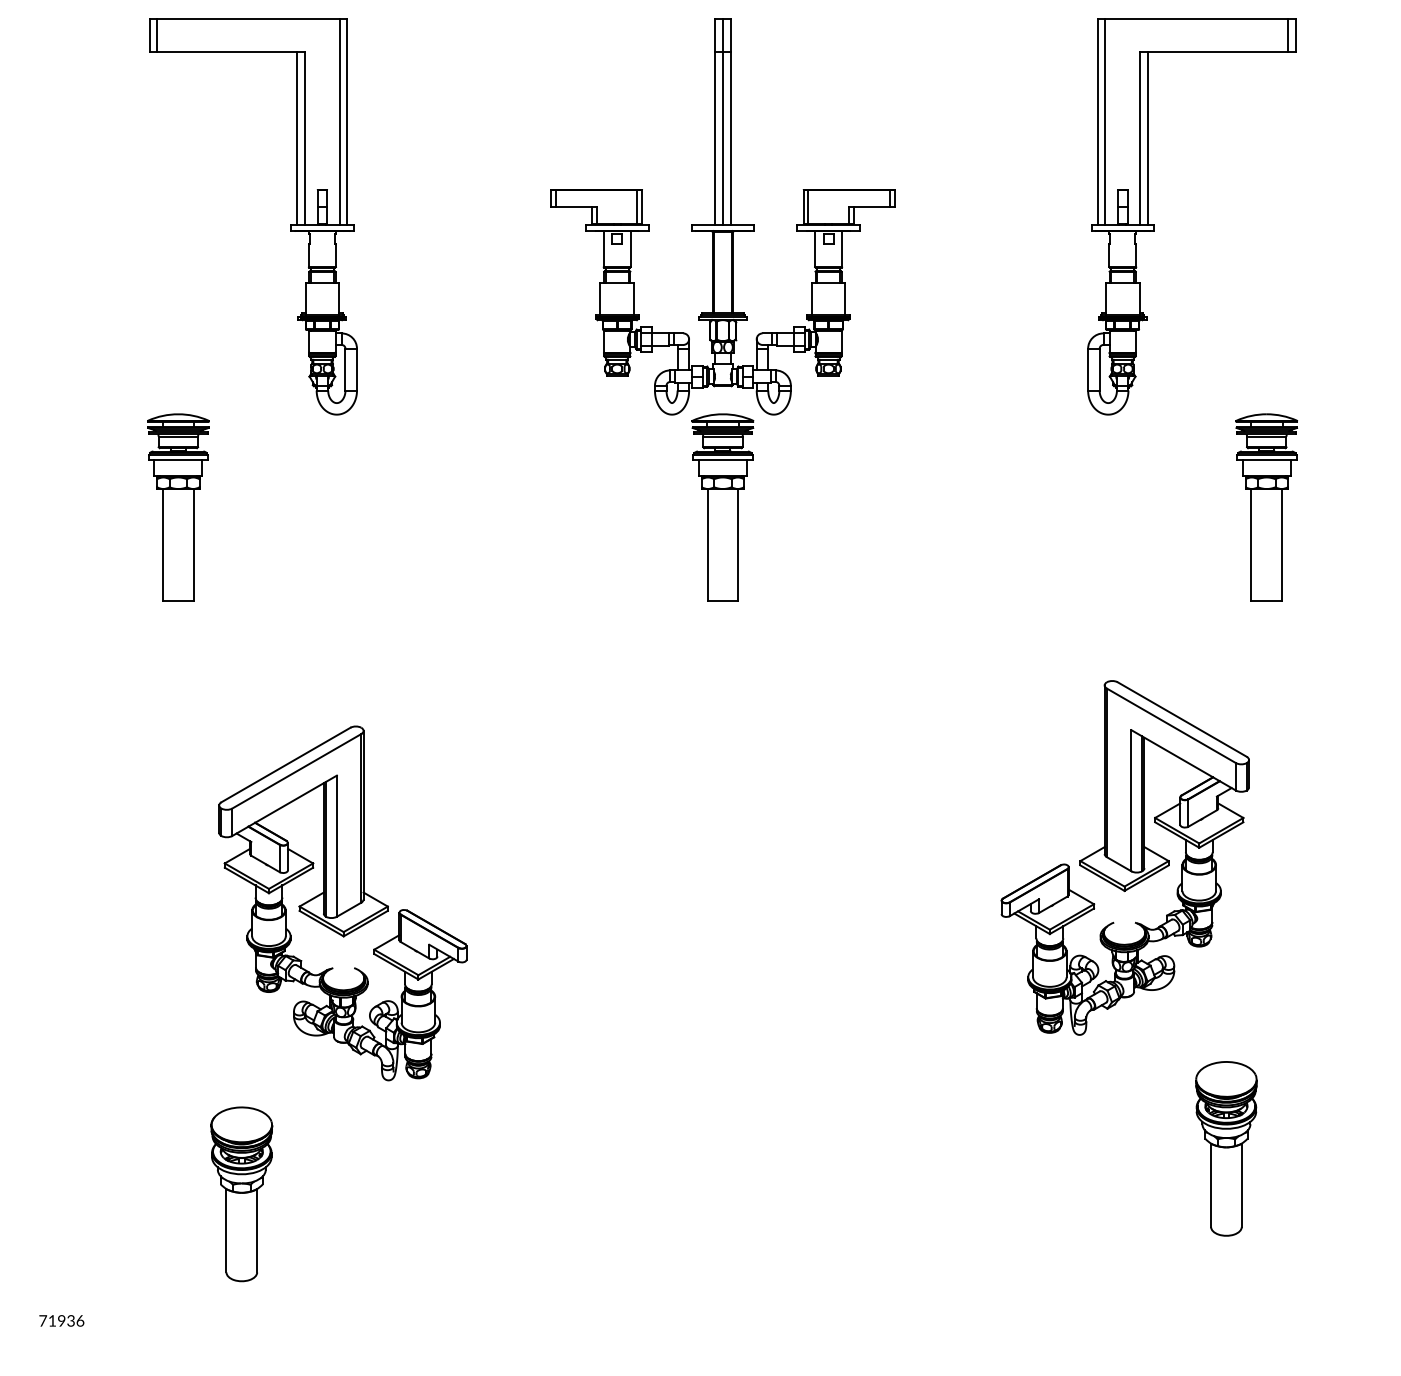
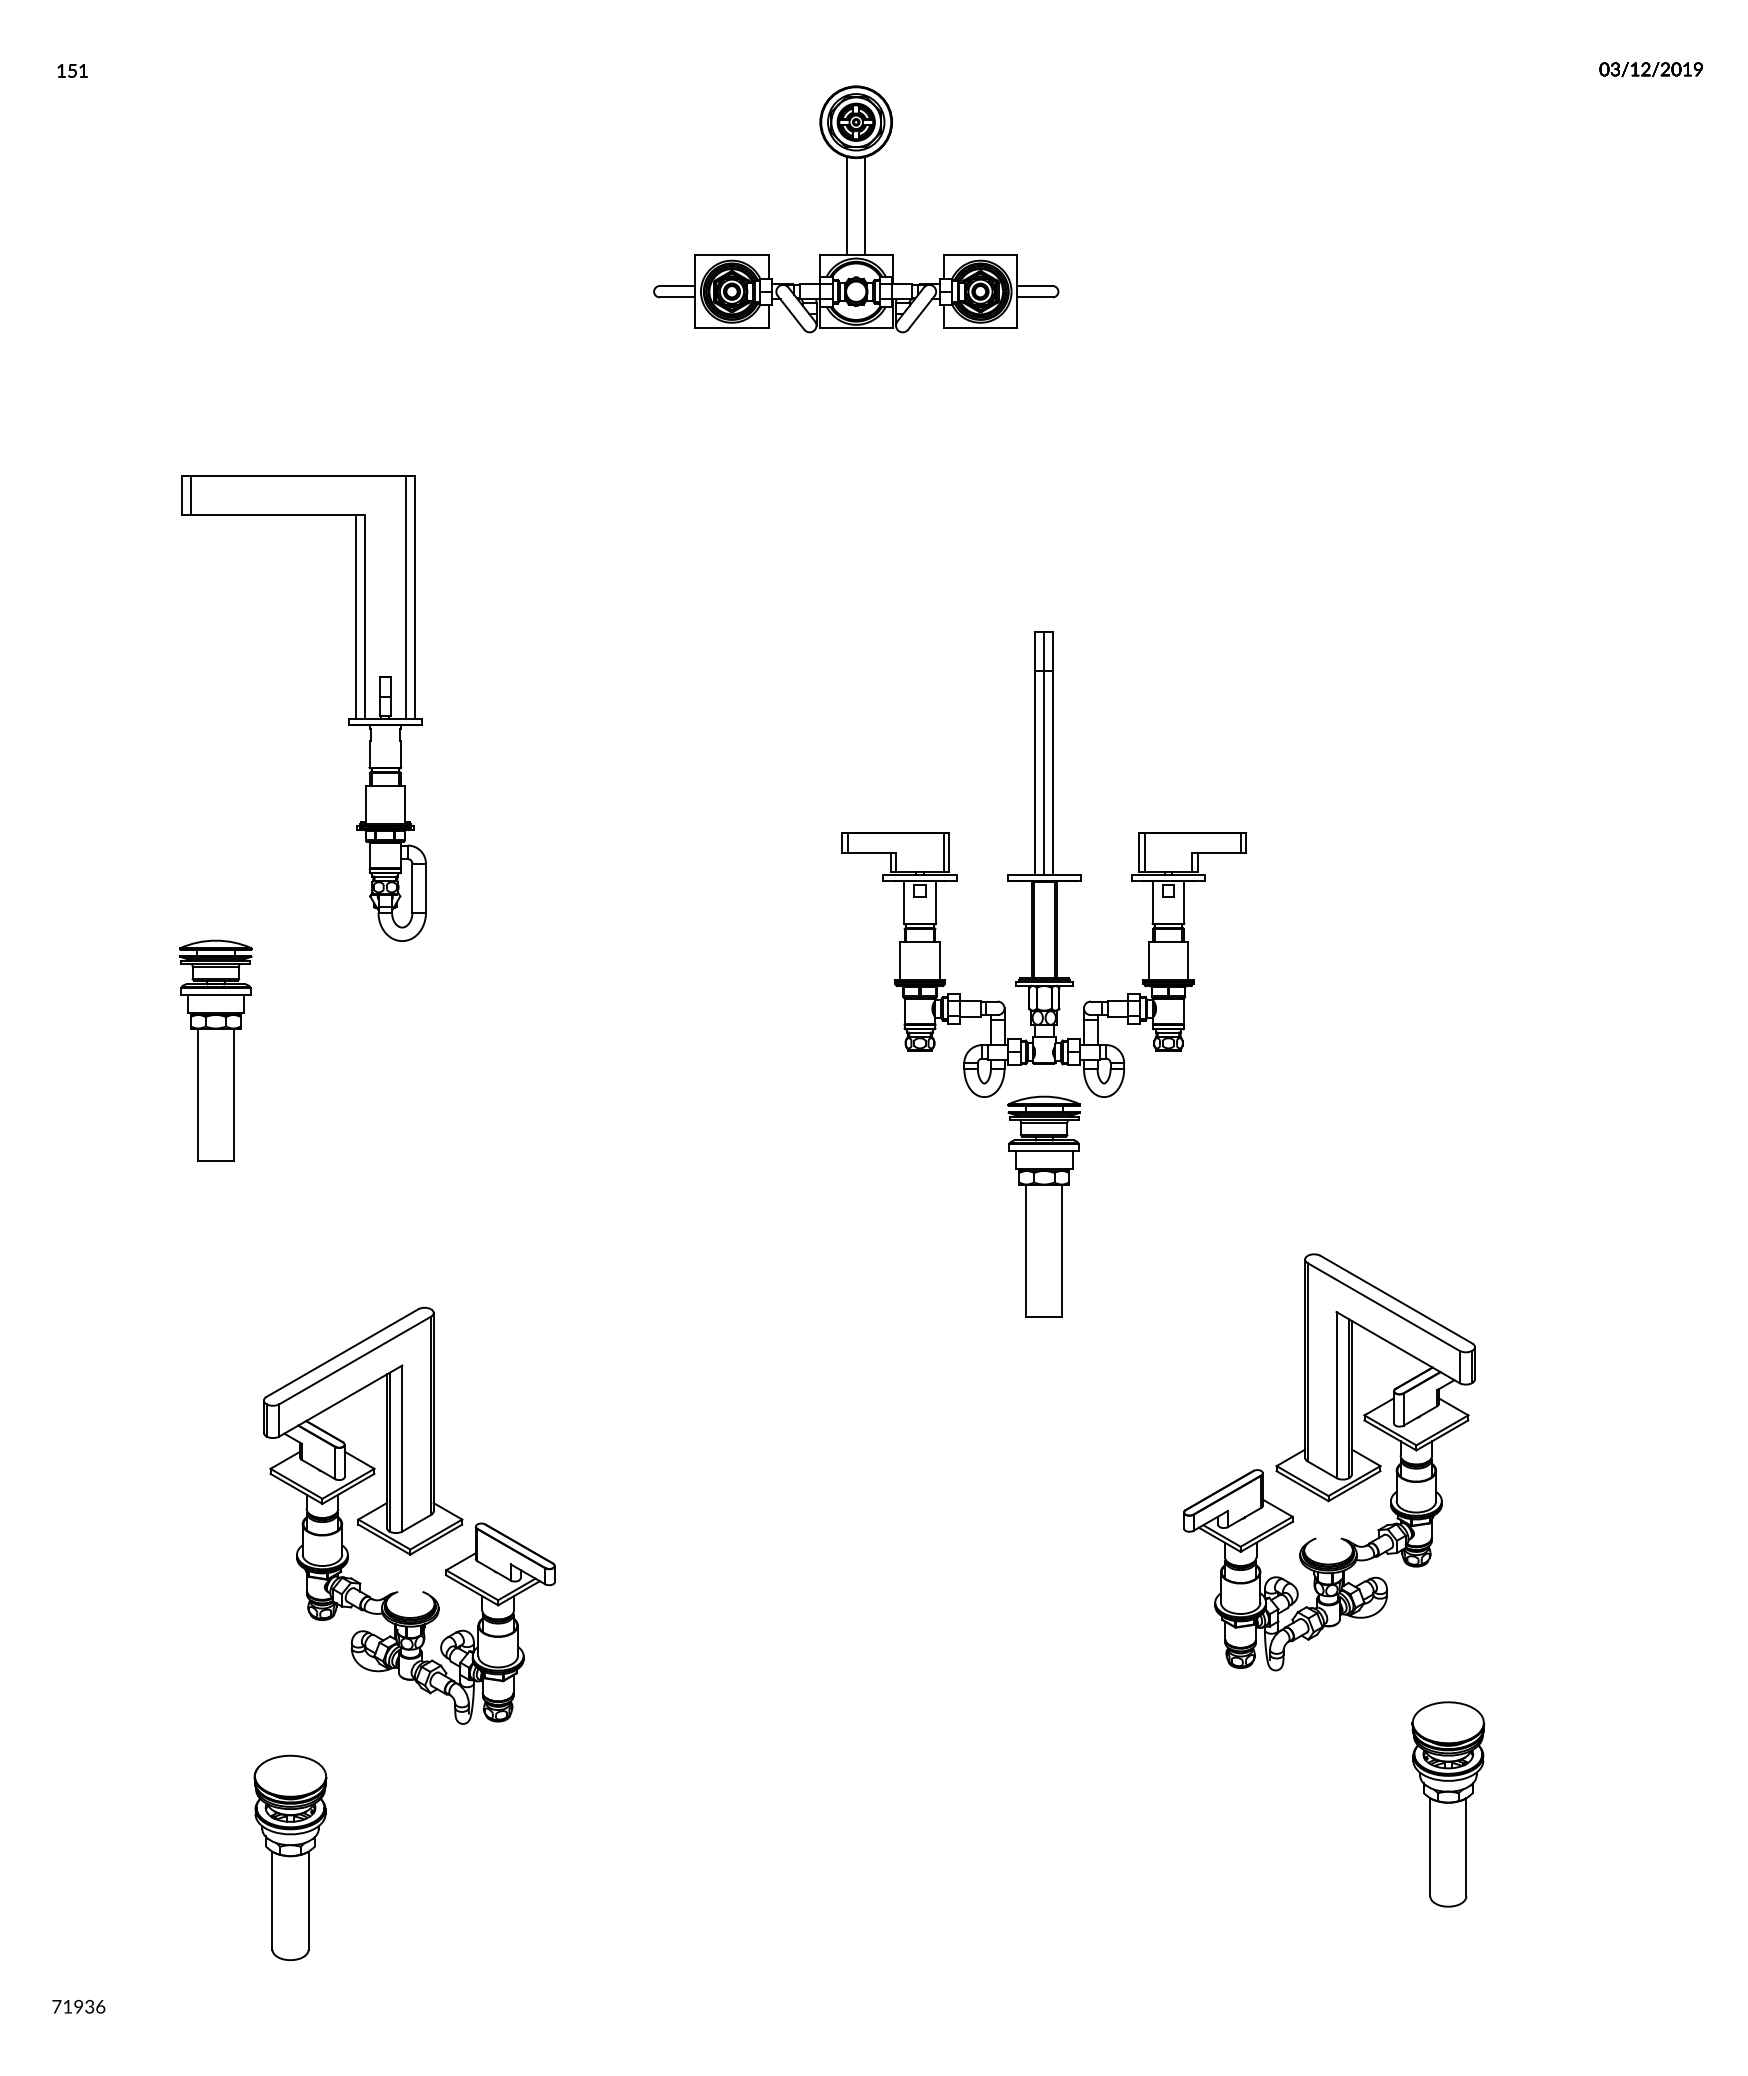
part: (723, 310) -> (1044, 974), moved
part: (1147, 316) -> (1355, 825), removed

